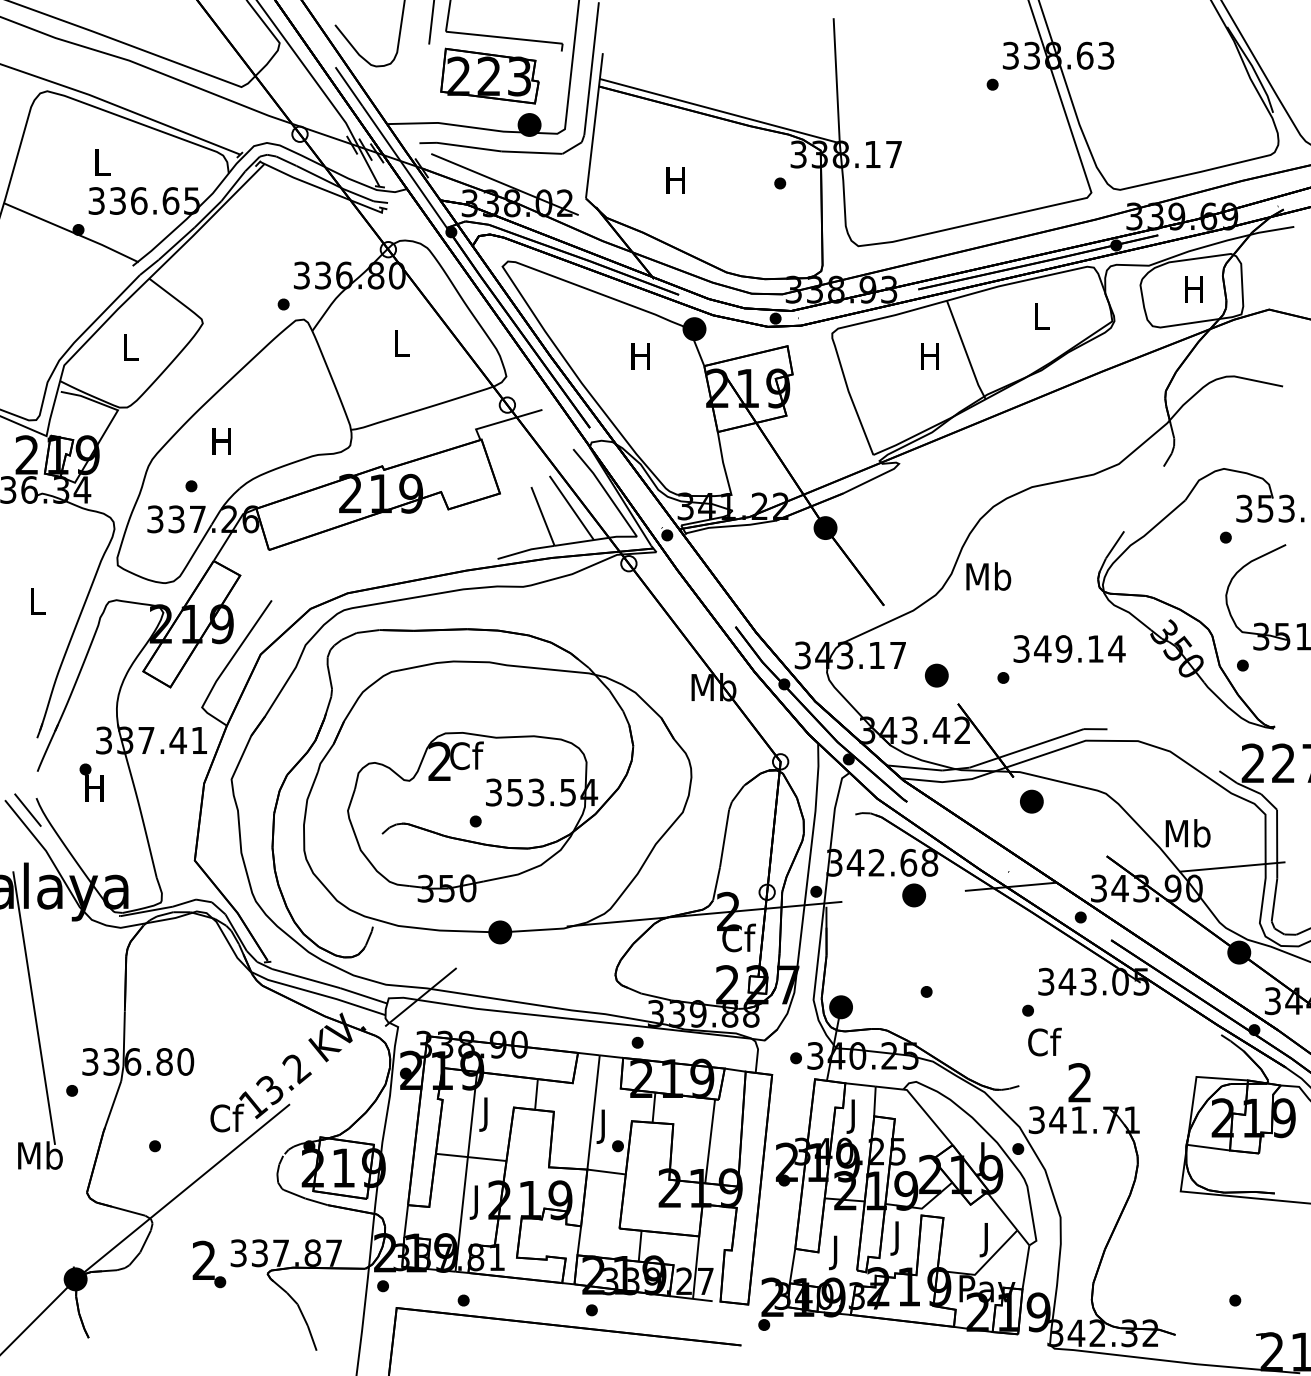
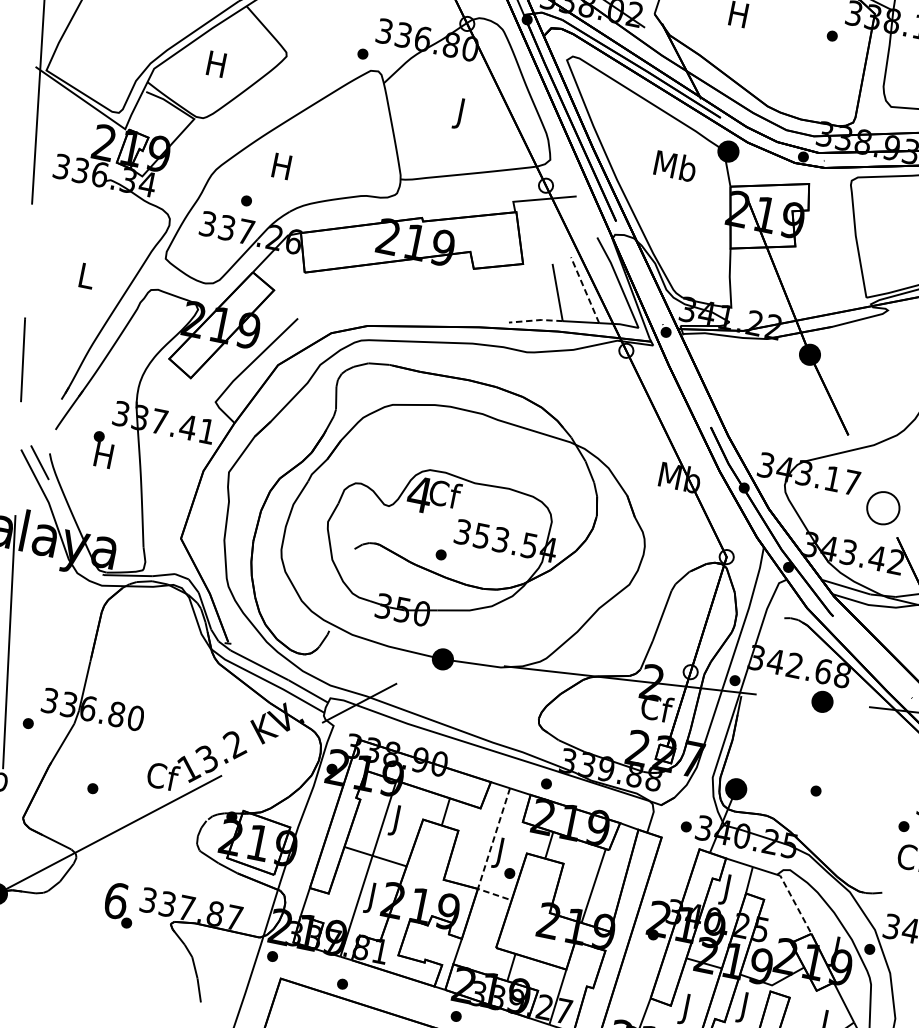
text: (129, 347) -> (216, 64), L -> H
text: (401, 347) -> (461, 114), L -> J
text: (641, 355) -> (675, 165), H -> Mb
line: (571, 508) -> (584, 290), solid -> dashed
line: (525, 550) -> (535, 319), solid -> dashed
part: (936, 675) -> (882, 507), size x1.6
text: (439, 760) -> (419, 493), 2 -> 4
line: (928, 1116) -> (794, 903), solid -> dashed
line: (591, 1132) -> (488, 856), solid -> dashed
text: (204, 1260) -> (116, 900), 2 -> 6

